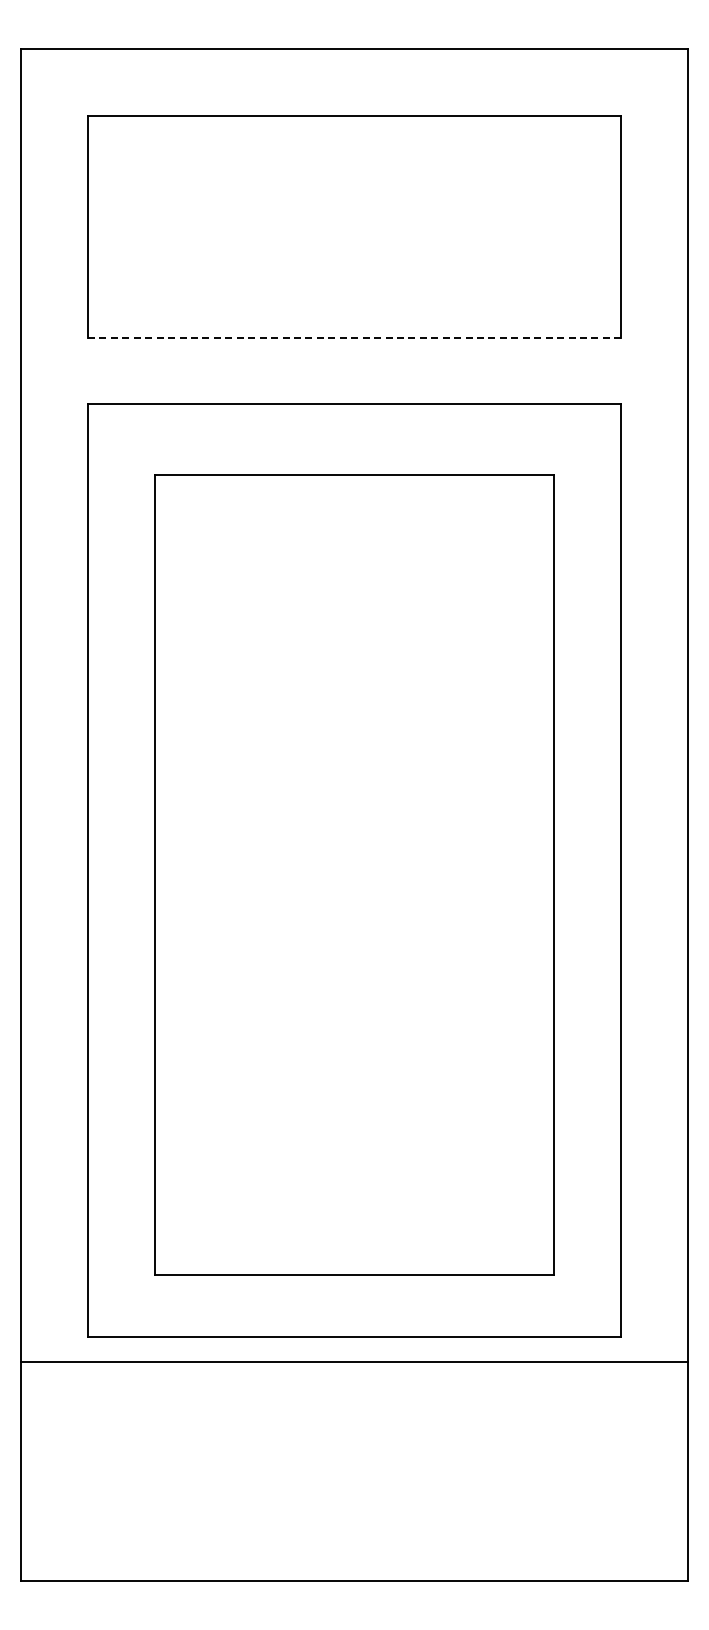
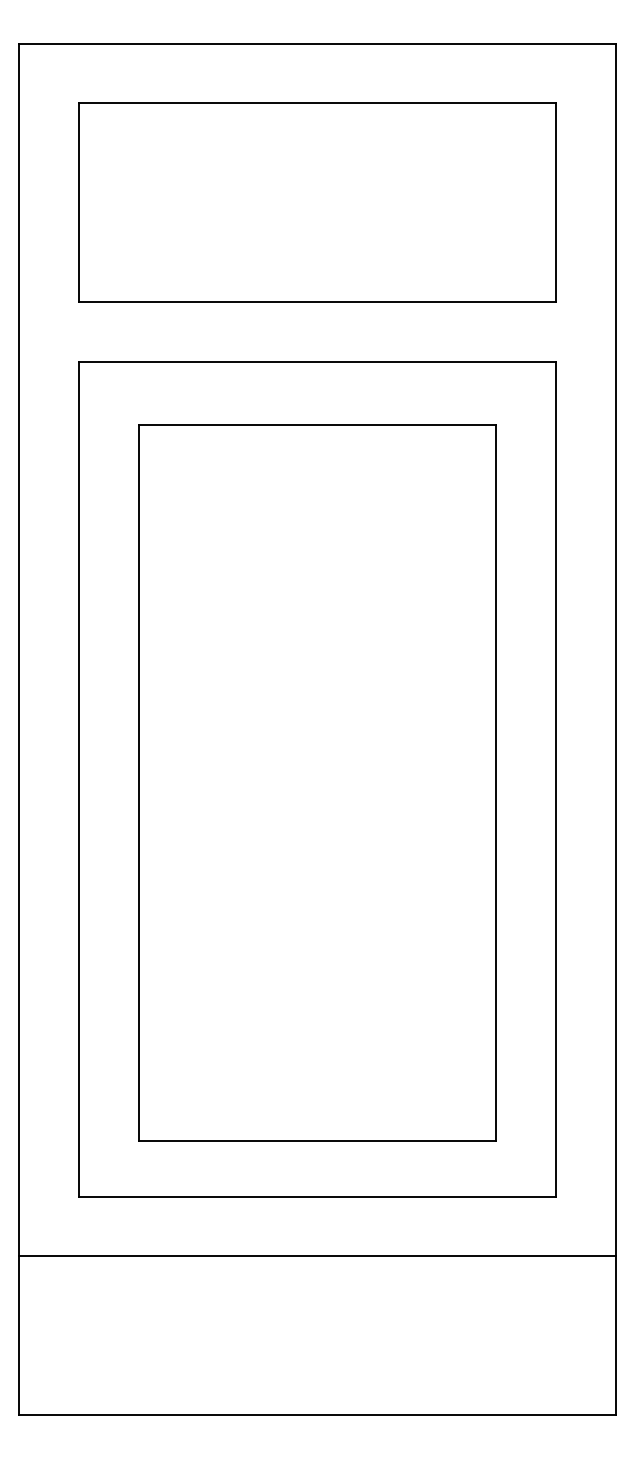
line: (354, 337) -> (317, 301), dashed -> solid
line: (354, 1362) -> (317, 1256), moved

